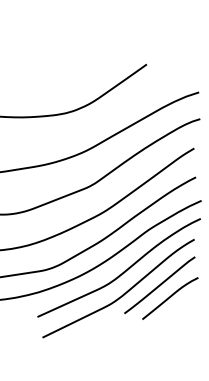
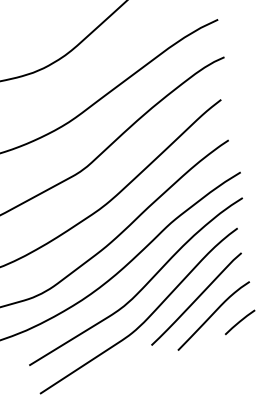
line: (187, 305) -> (239, 322), added

